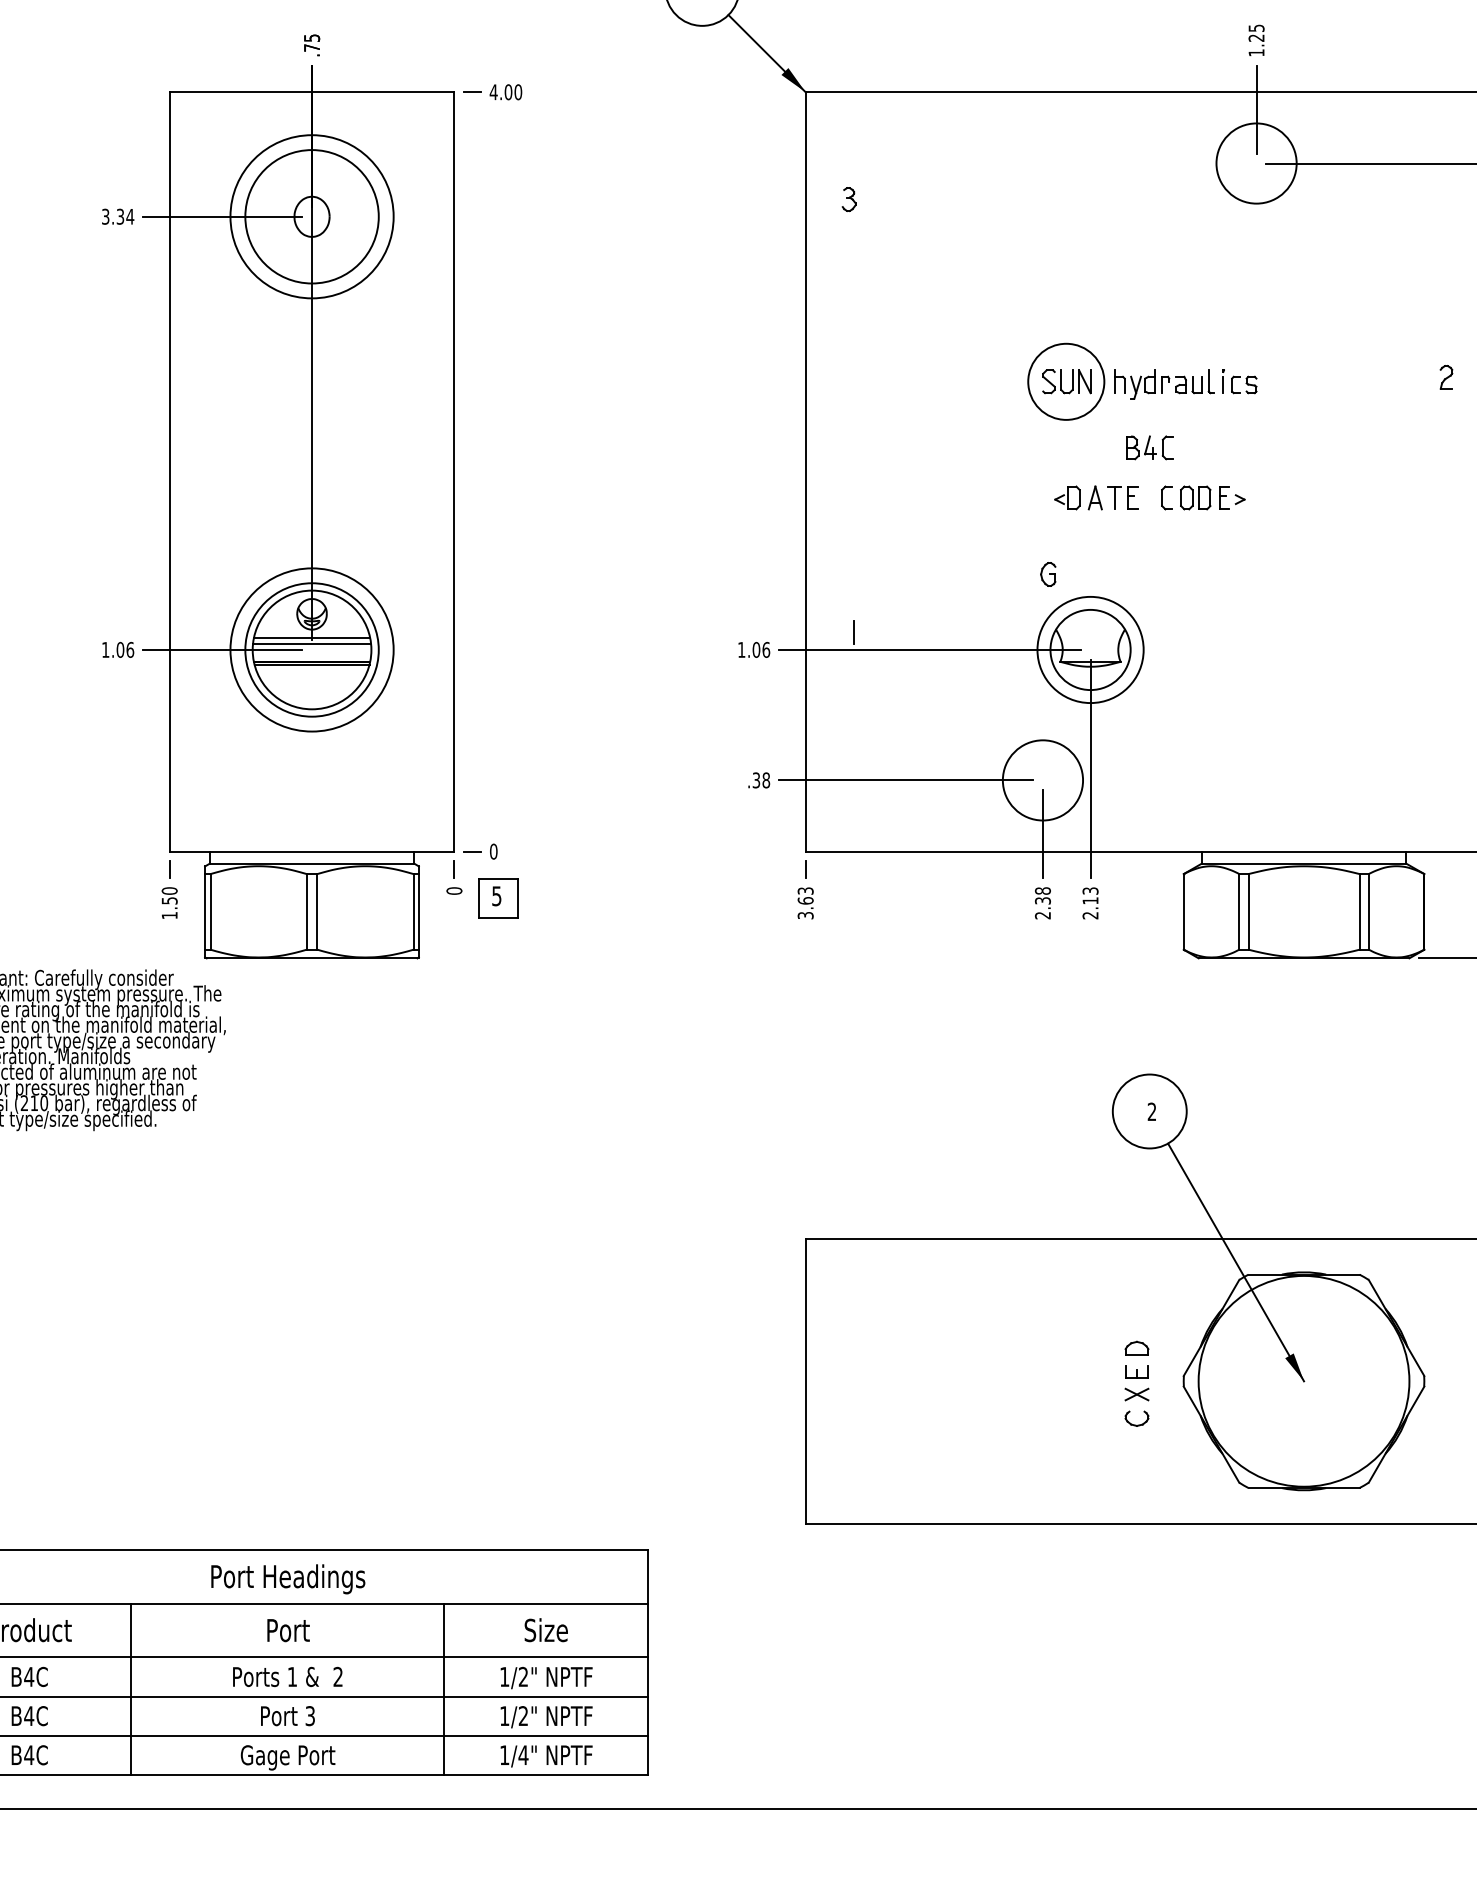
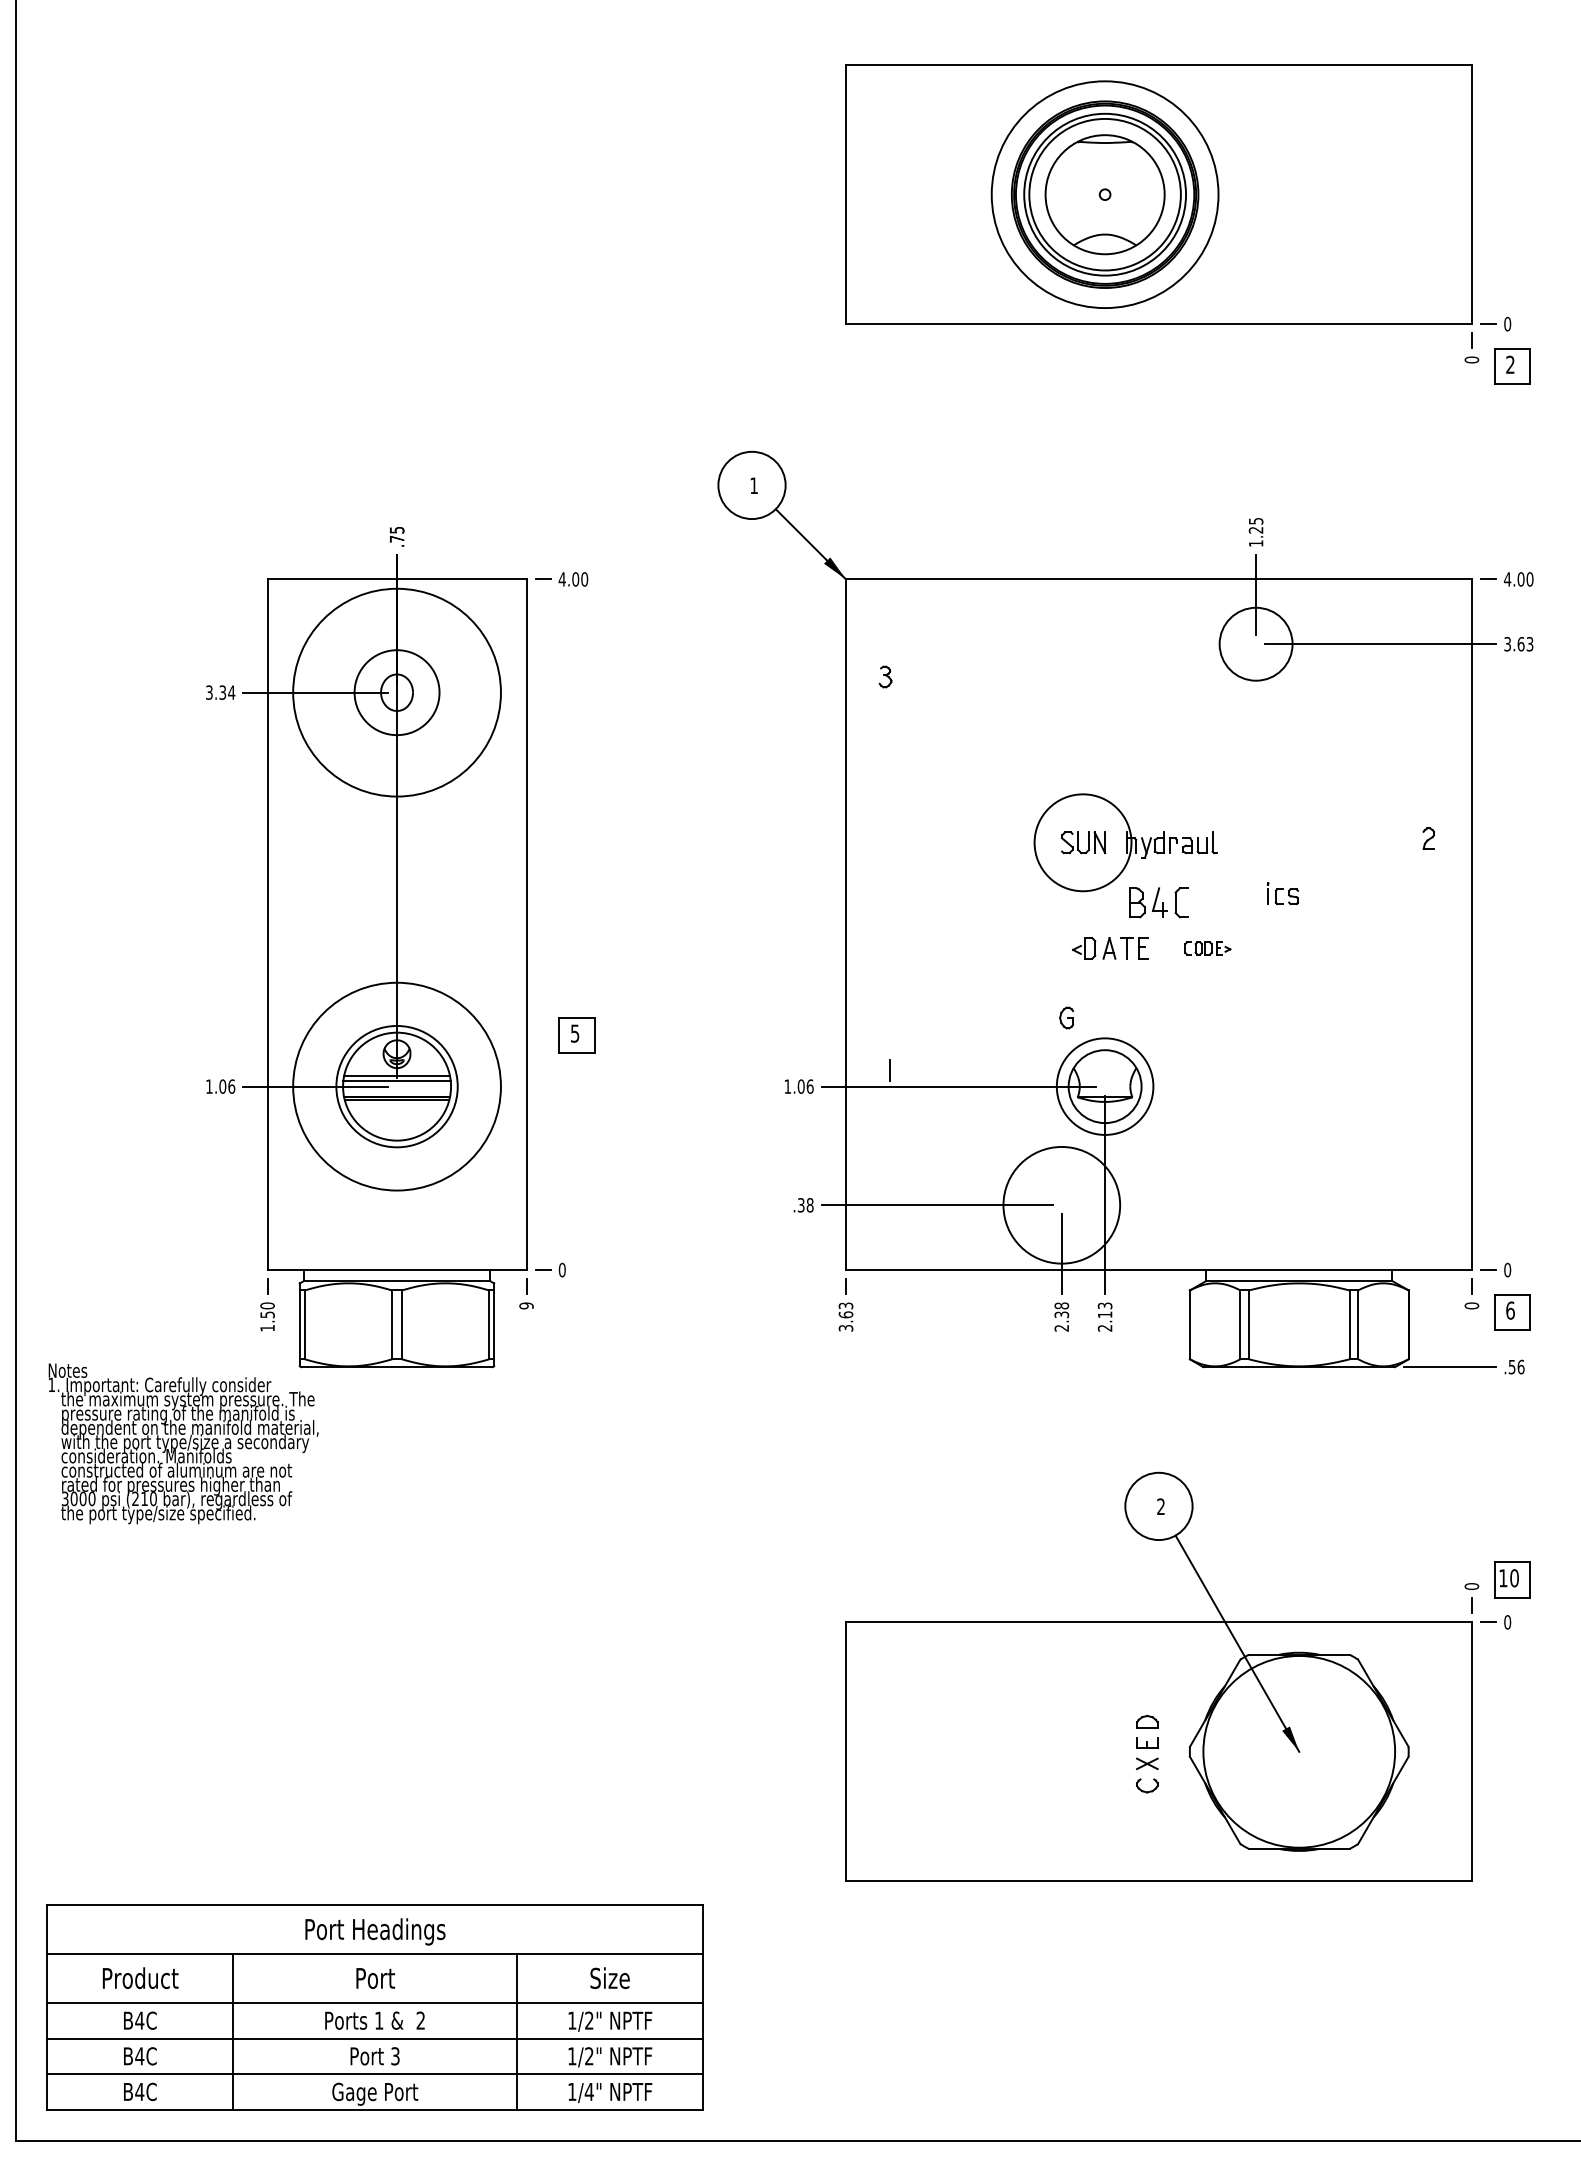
circle: (311, 216) -> (396, 692), size x0.7
circle: (311, 216) -> (396, 692), size x1.4
circle: (1065, 381) -> (1082, 842), size x1.4
part: (1239, 381) -> (1282, 893), moved
part: (1149, 447) -> (1158, 902), size x1.4
part: (1203, 498) -> (1207, 948), size x0.6
circle: (311, 649) -> (396, 1086), size x1.4
circle: (1042, 779) -> (1061, 1204), size x1.6
text: (454, 890) -> (526, 1305), 0 -> 9
part: (498, 898) -> (576, 1035), moved

